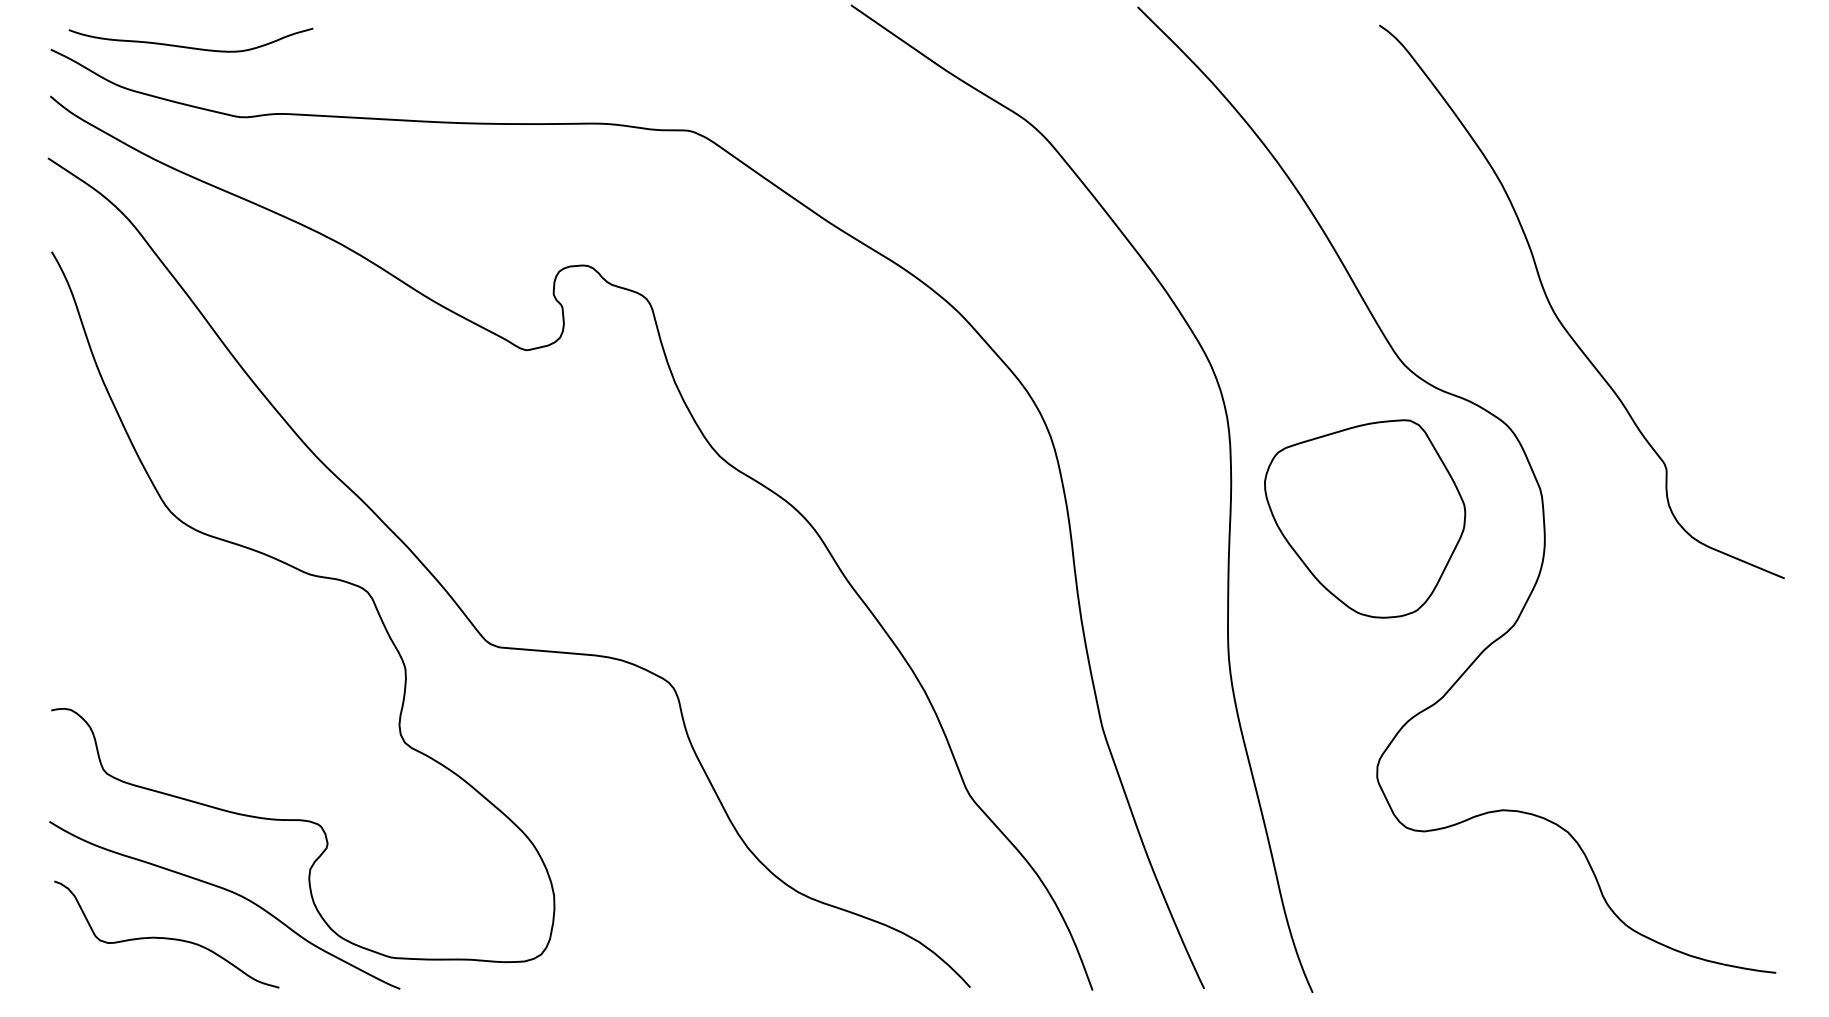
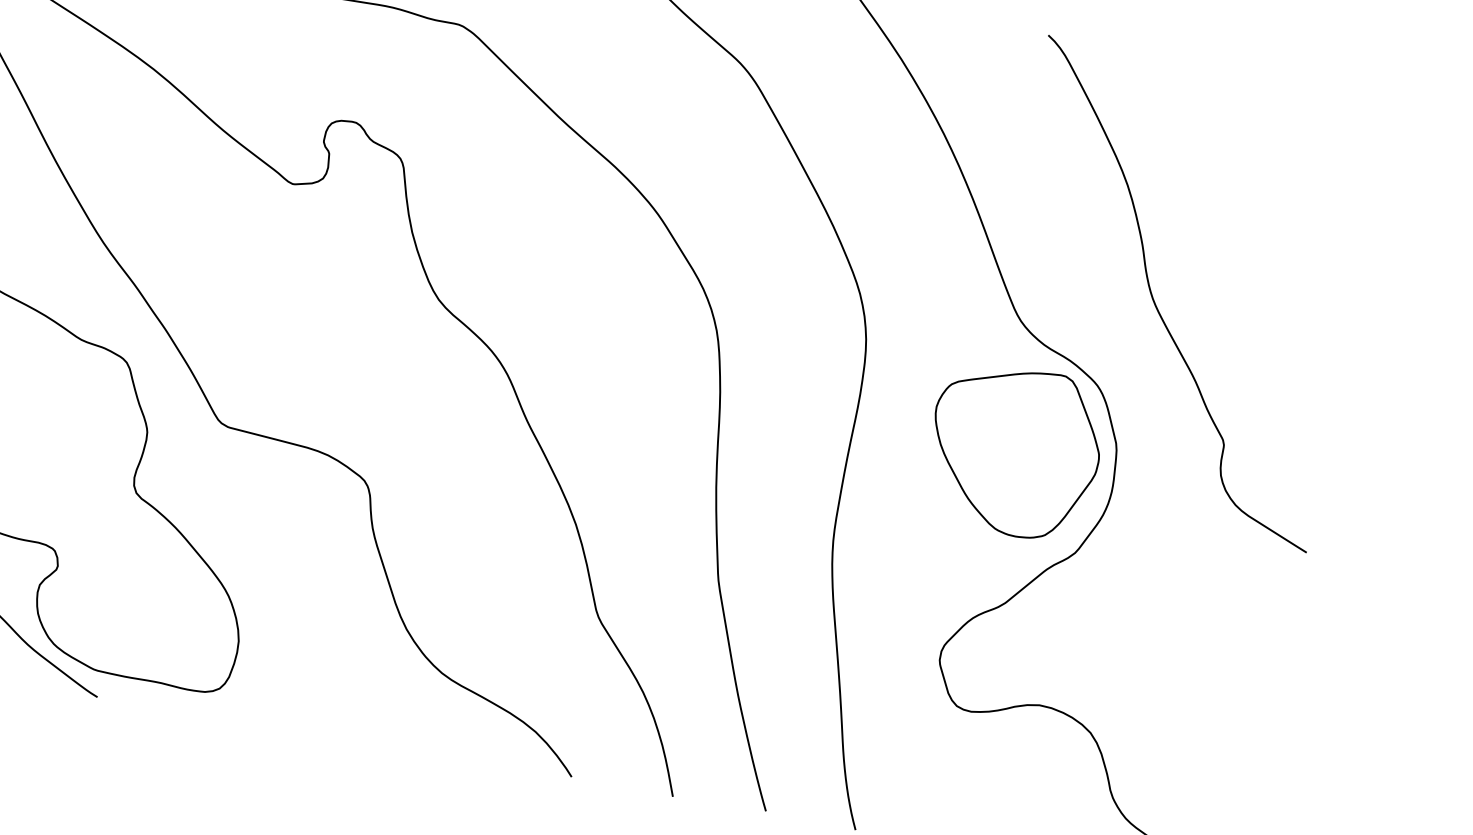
part: (1365, 518) -> (1014, 451), moved

